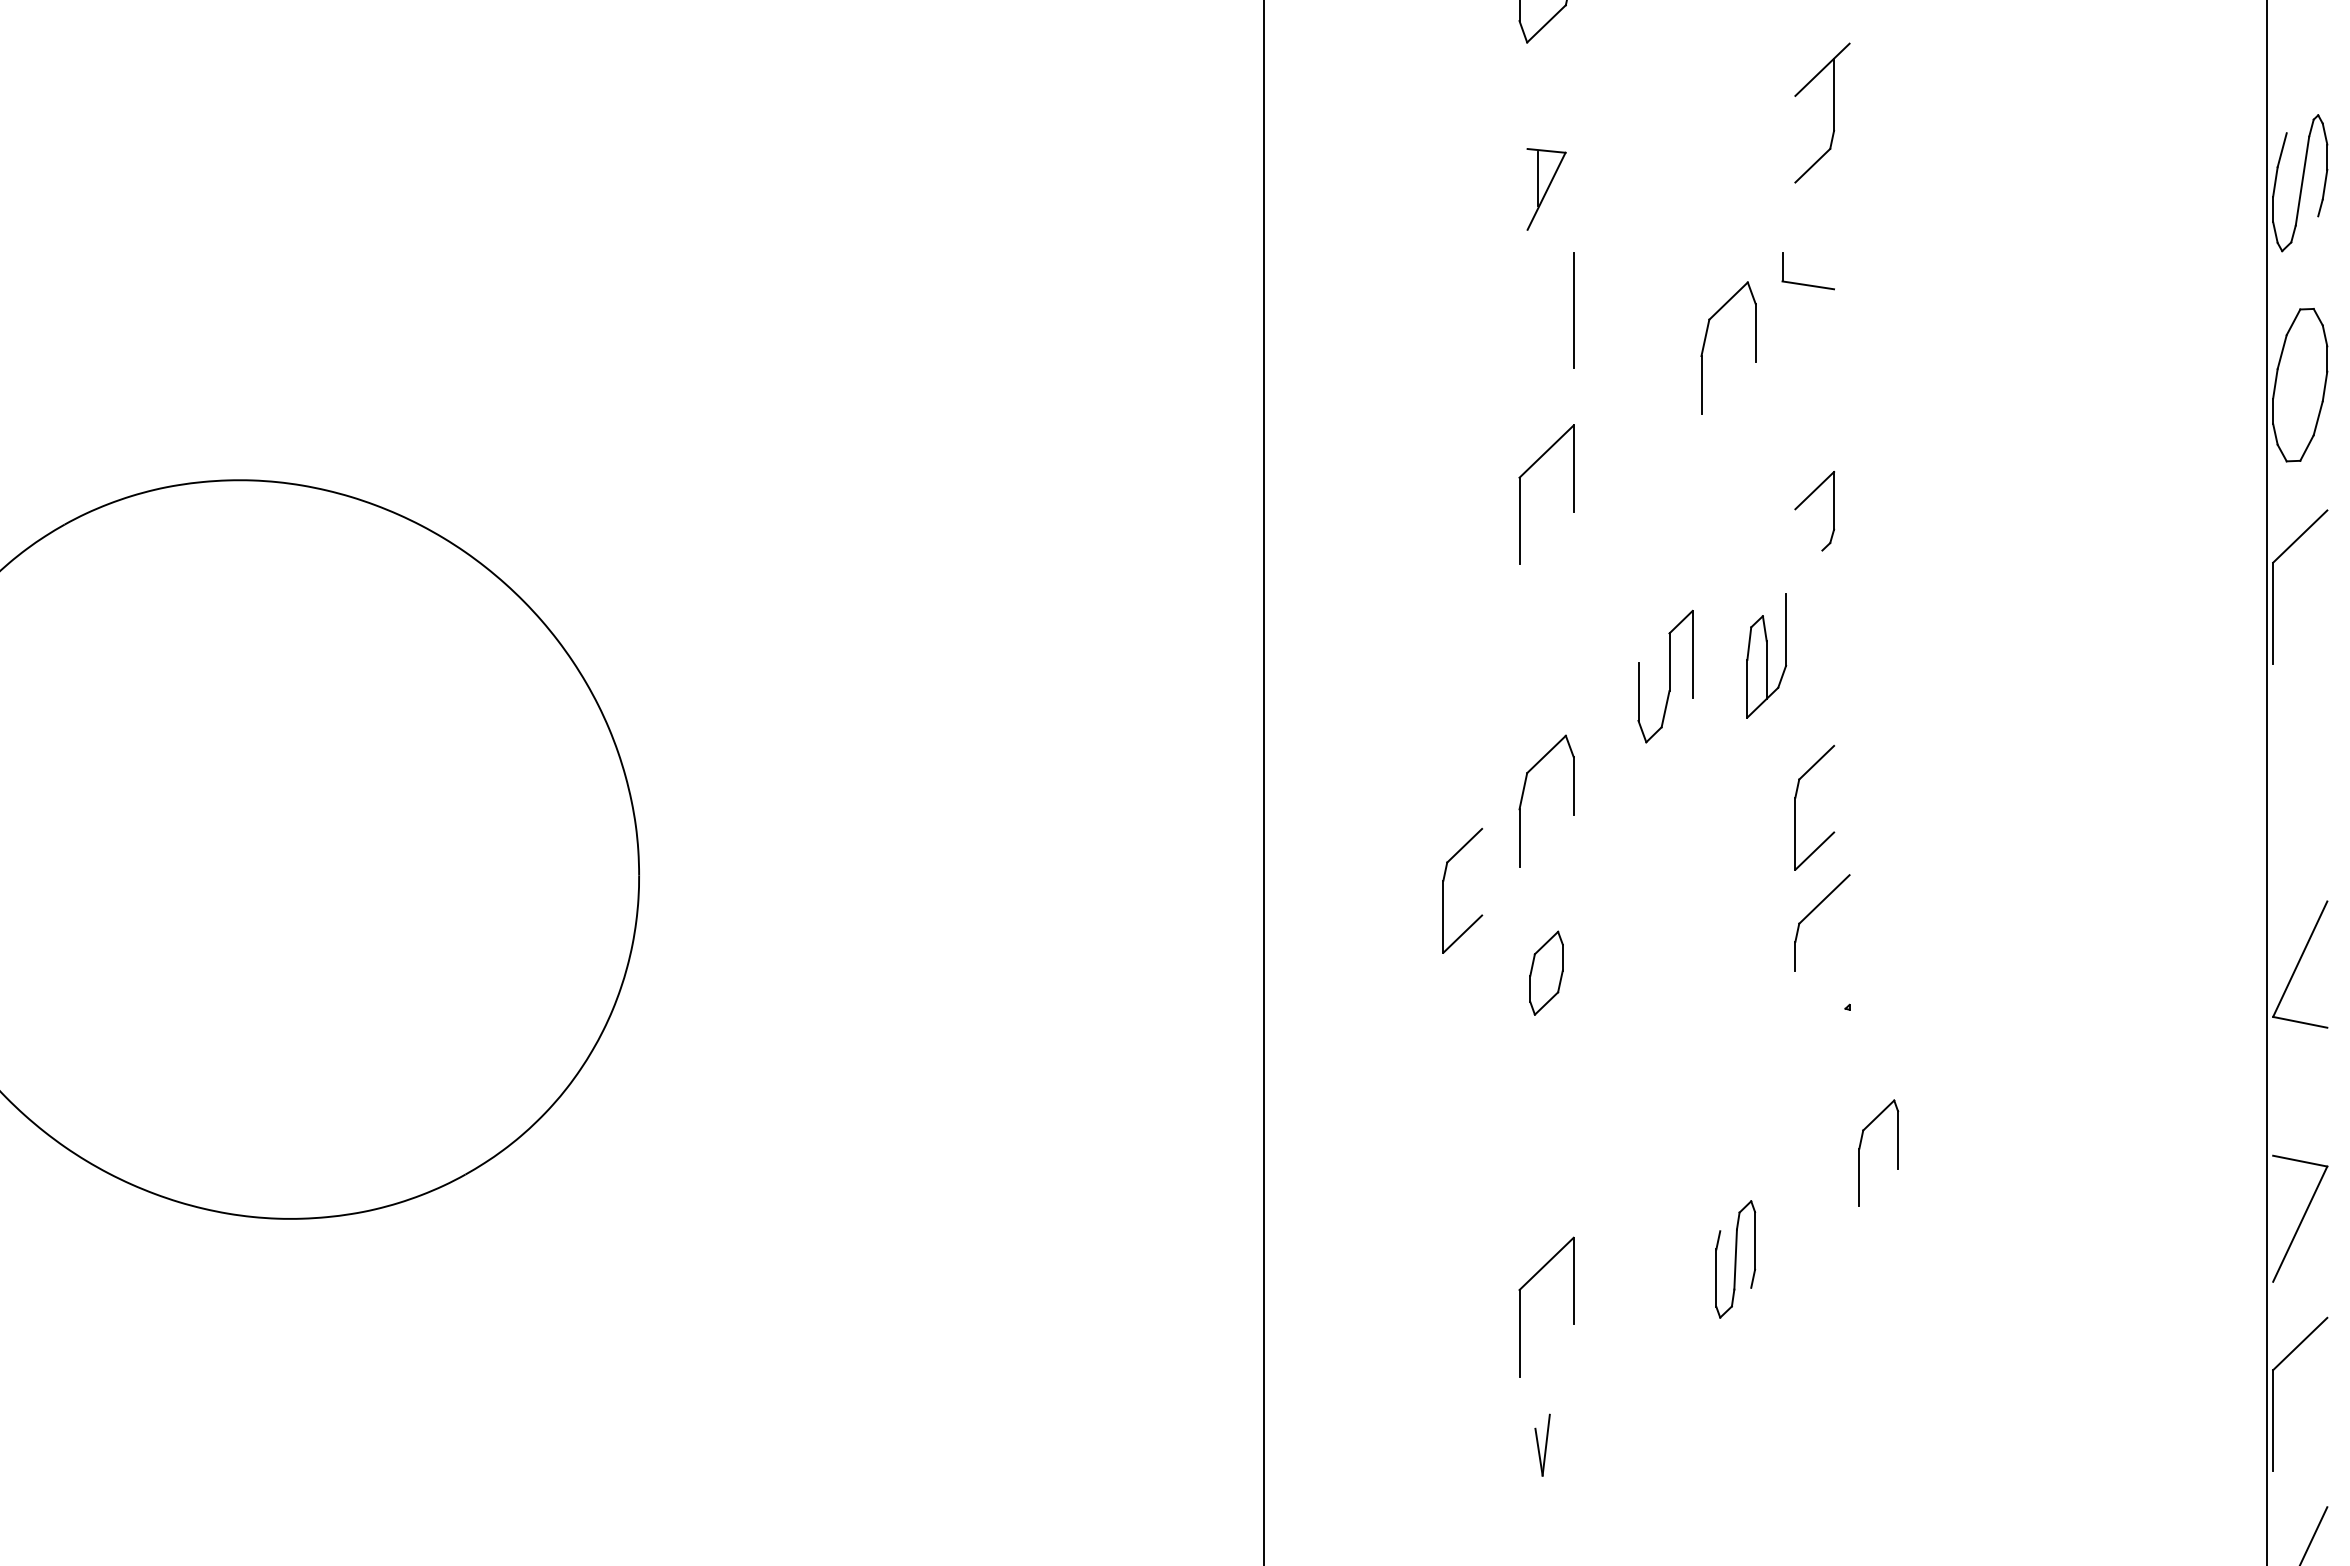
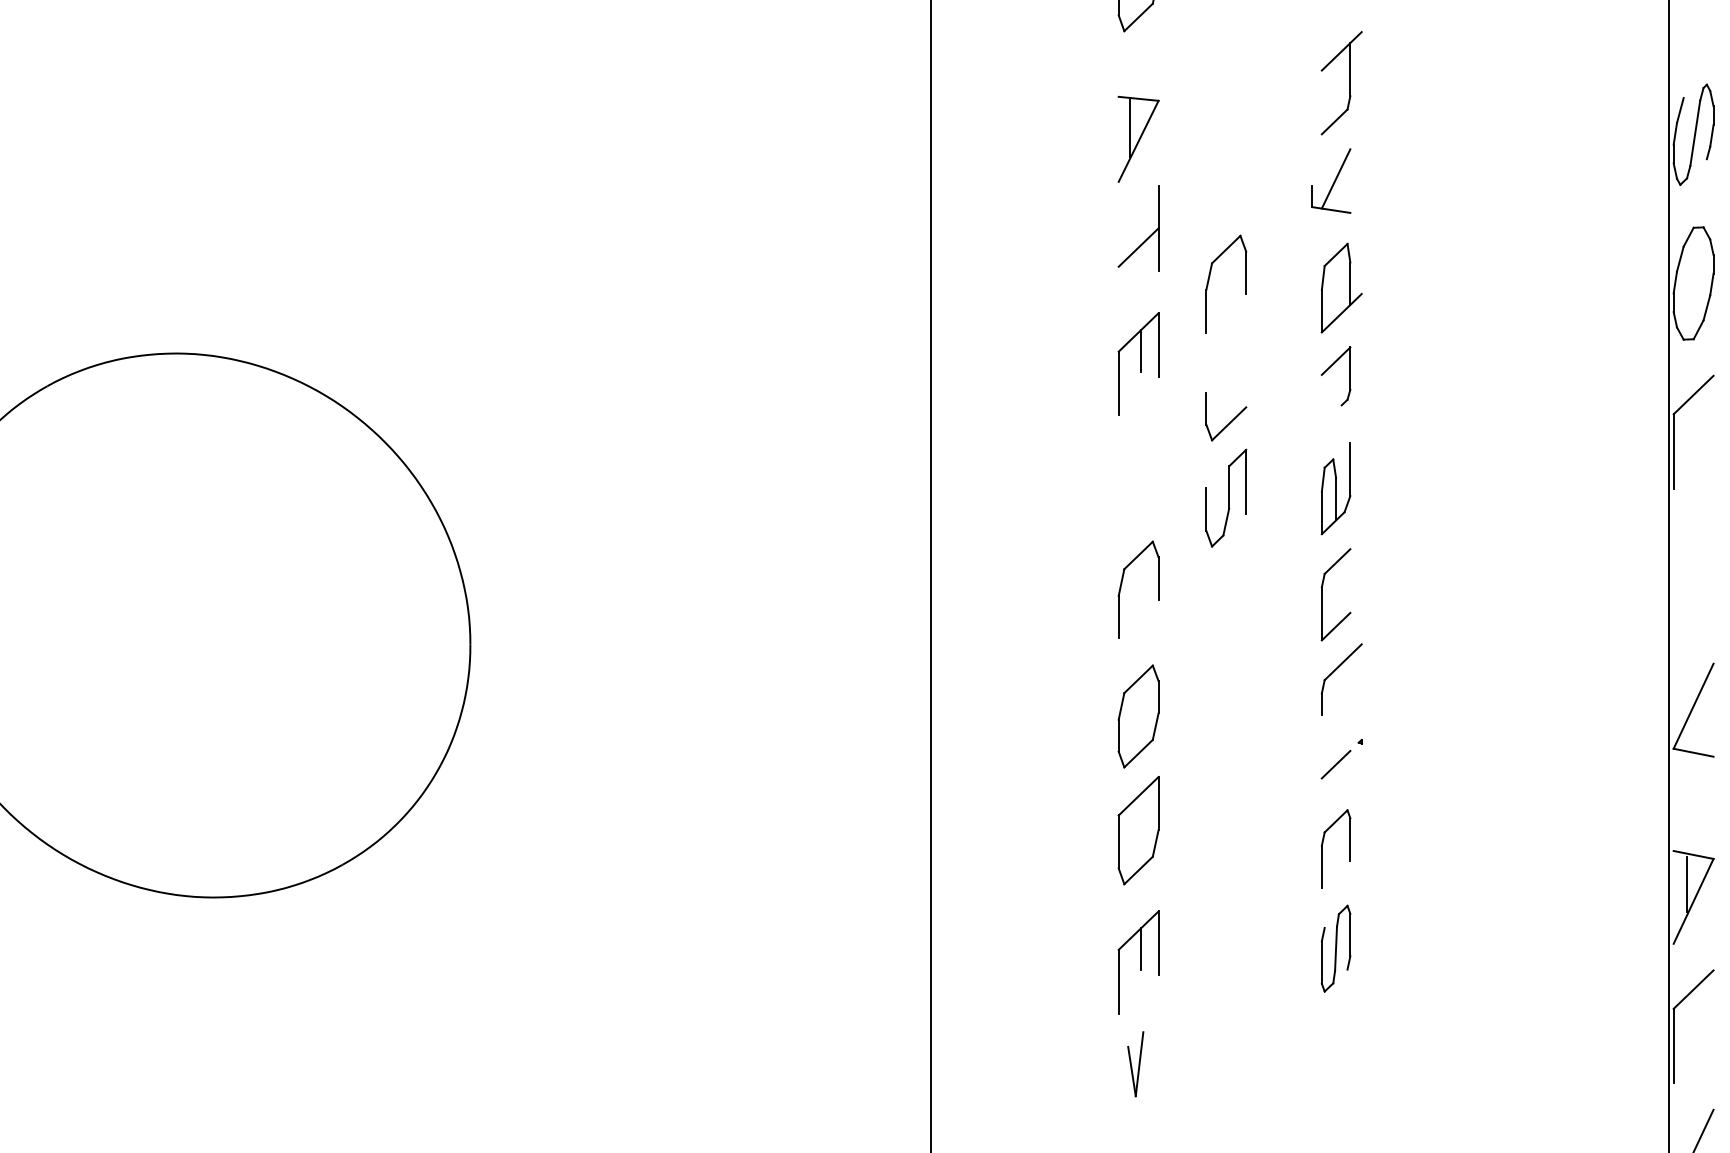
part: (1546, 189) -> (1138, 139), size x1.43
line: (1814, 242) -> (1335, 178), added
line: (1546, 336) -> (1138, 247), added
part: (1705, 343) -> (1209, 280), moved
part: (1822, 391) -> (1341, 288), added
line: (1550, 476) -> (1141, 350), added
part: (1672, 571) -> (1231, 420), added
part: (1766, 655) -> (1335, 488), moved
part: (1443, 890) -> (1062, 655), removed
part: (1546, 973) -> (1138, 716), size x1.67
line: (1814, 1038) -> (1335, 764), added
part: (1546, 1127) -> (1138, 830), added
part: (1860, 1149) -> (1322, 846), moved
line: (2291, 1201) -> (1687, 884), added
part: (1735, 1259) -> (1335, 948), moved
line: (1550, 1288) -> (1141, 948), added
part: (1542, 1444) -> (1135, 1063), size x1.43

